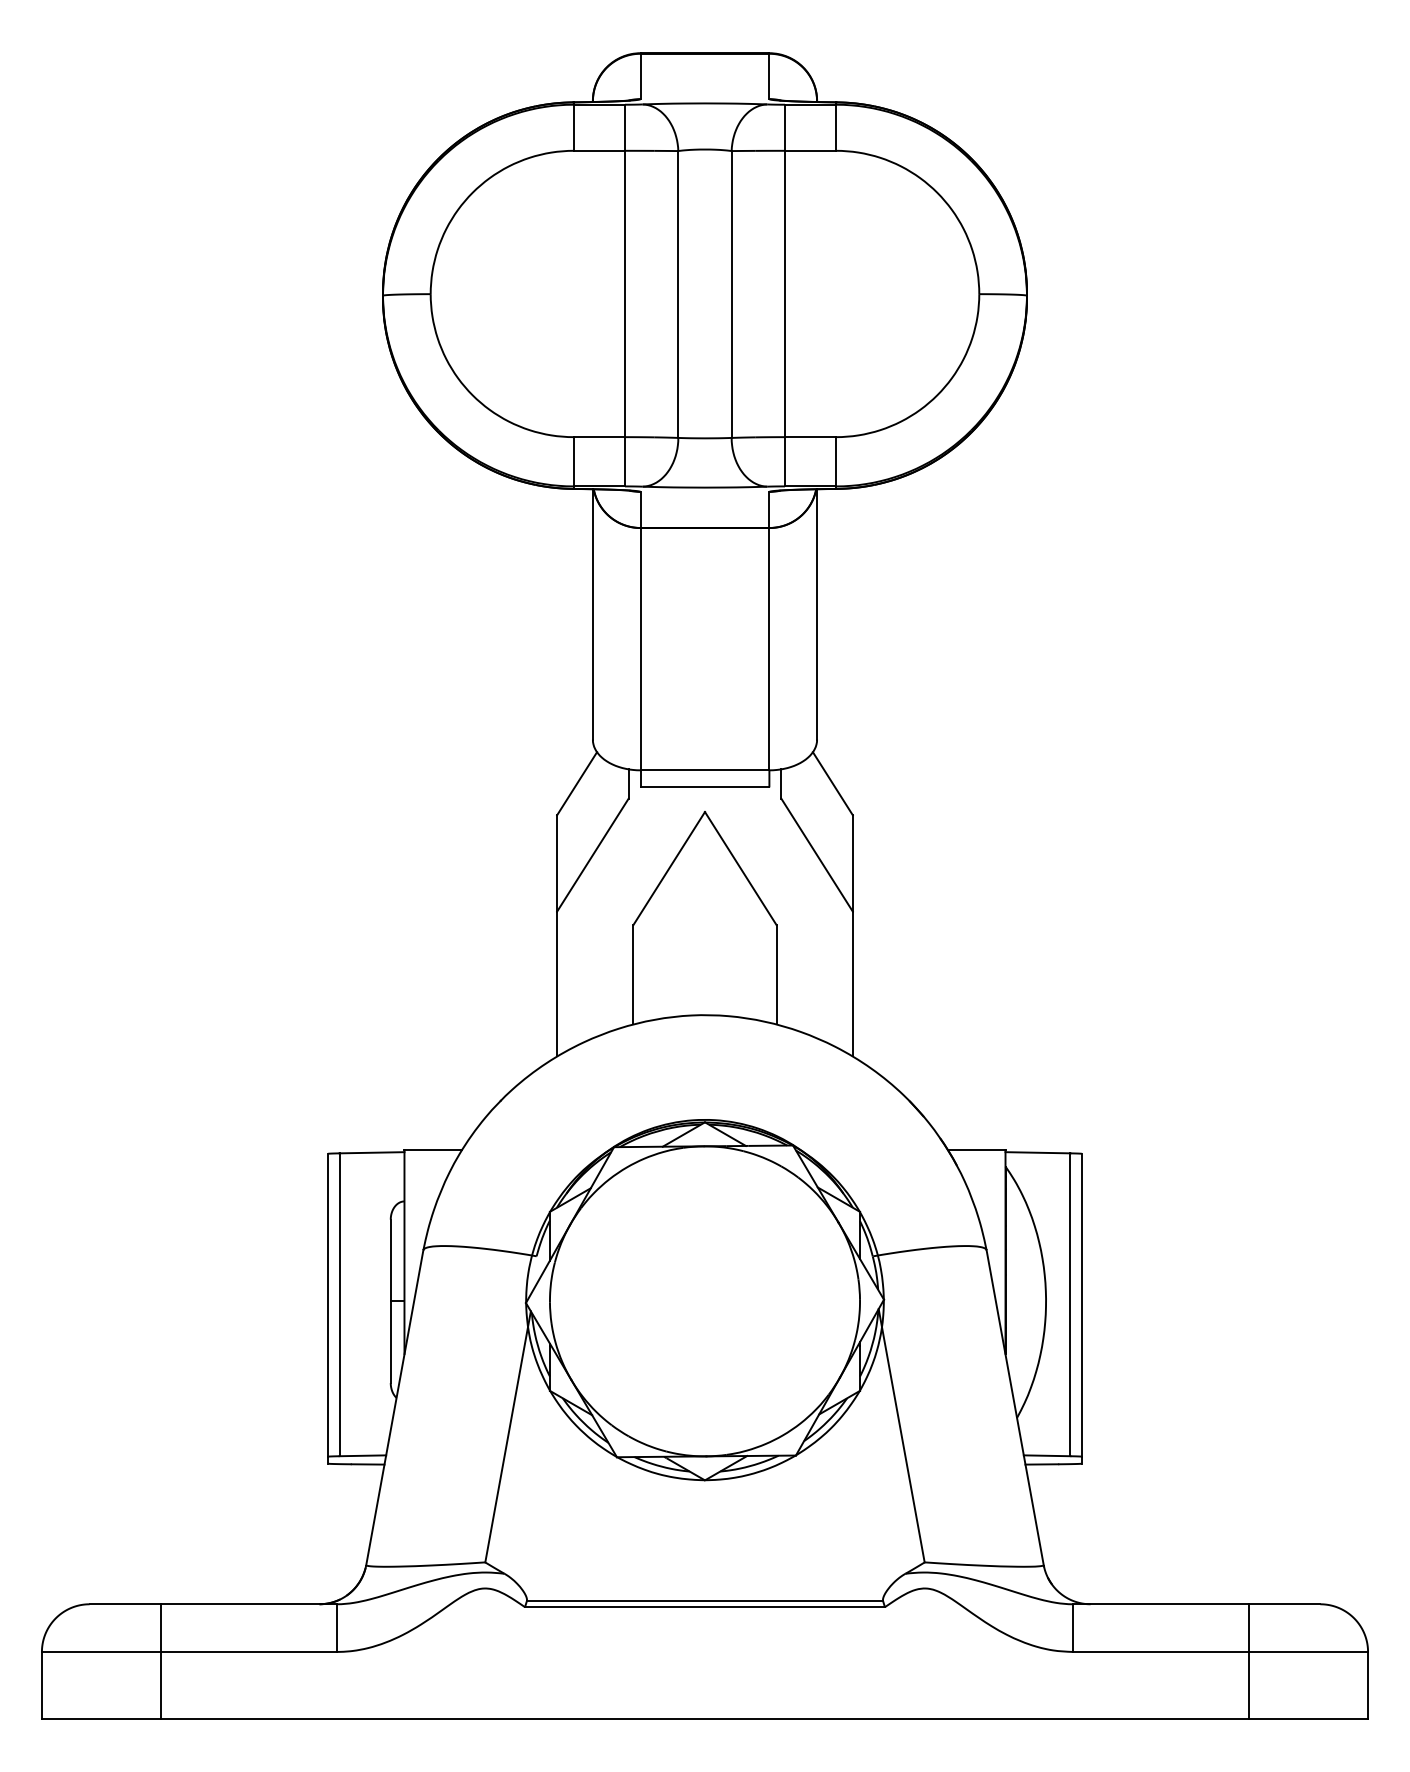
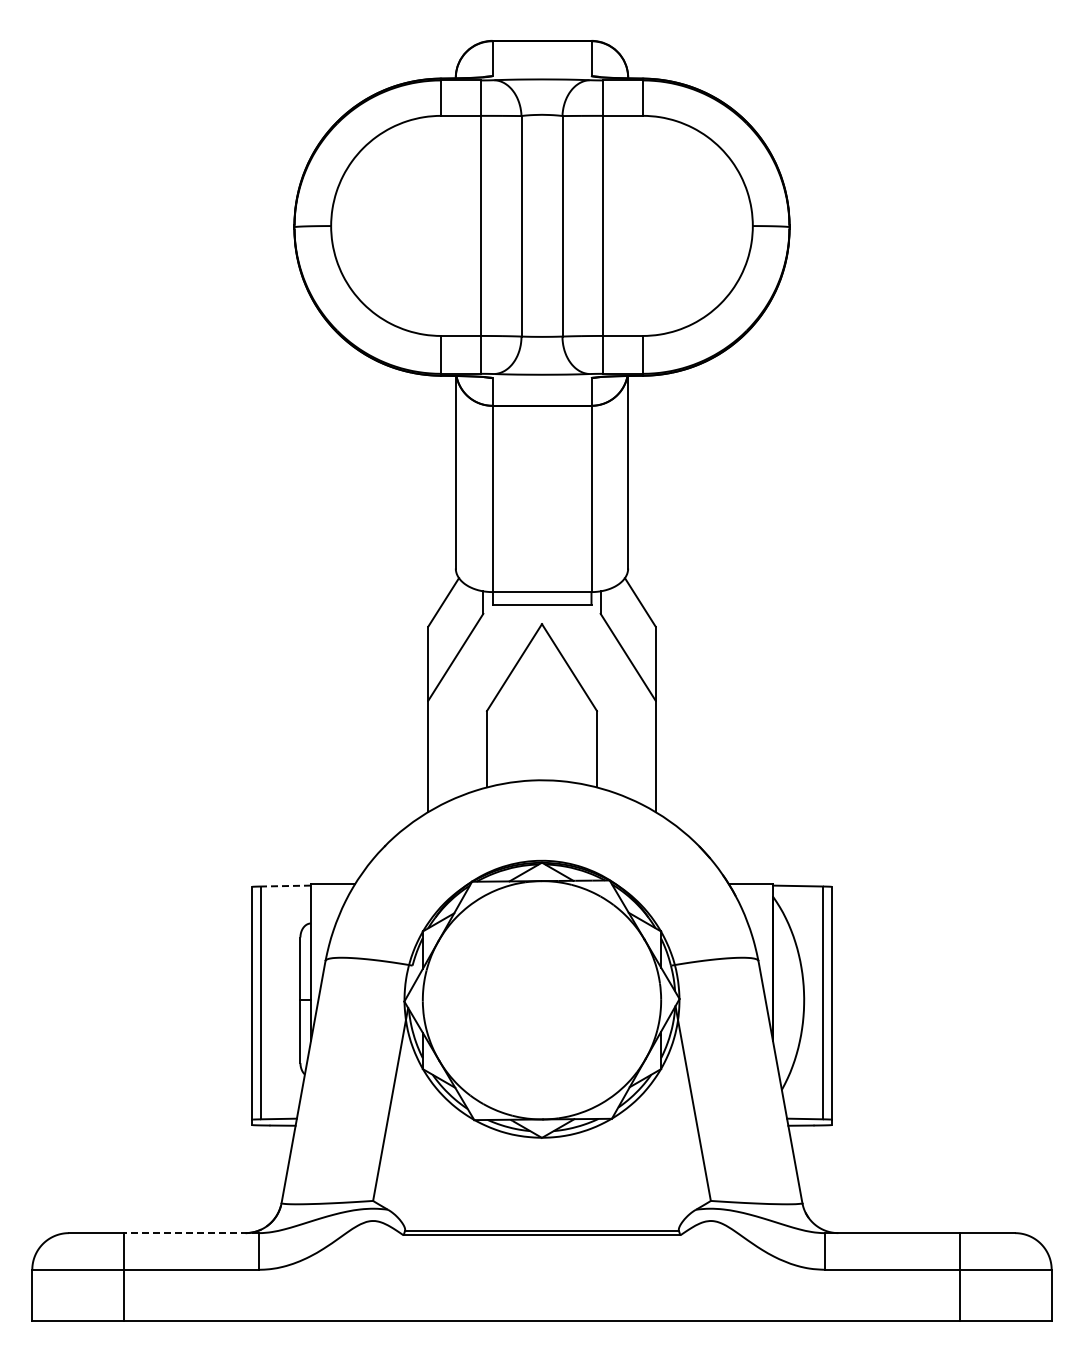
line: (372, 1153) -> (286, 886), solid -> dashed
line: (249, 1604) -> (191, 1233), solid -> dashed

